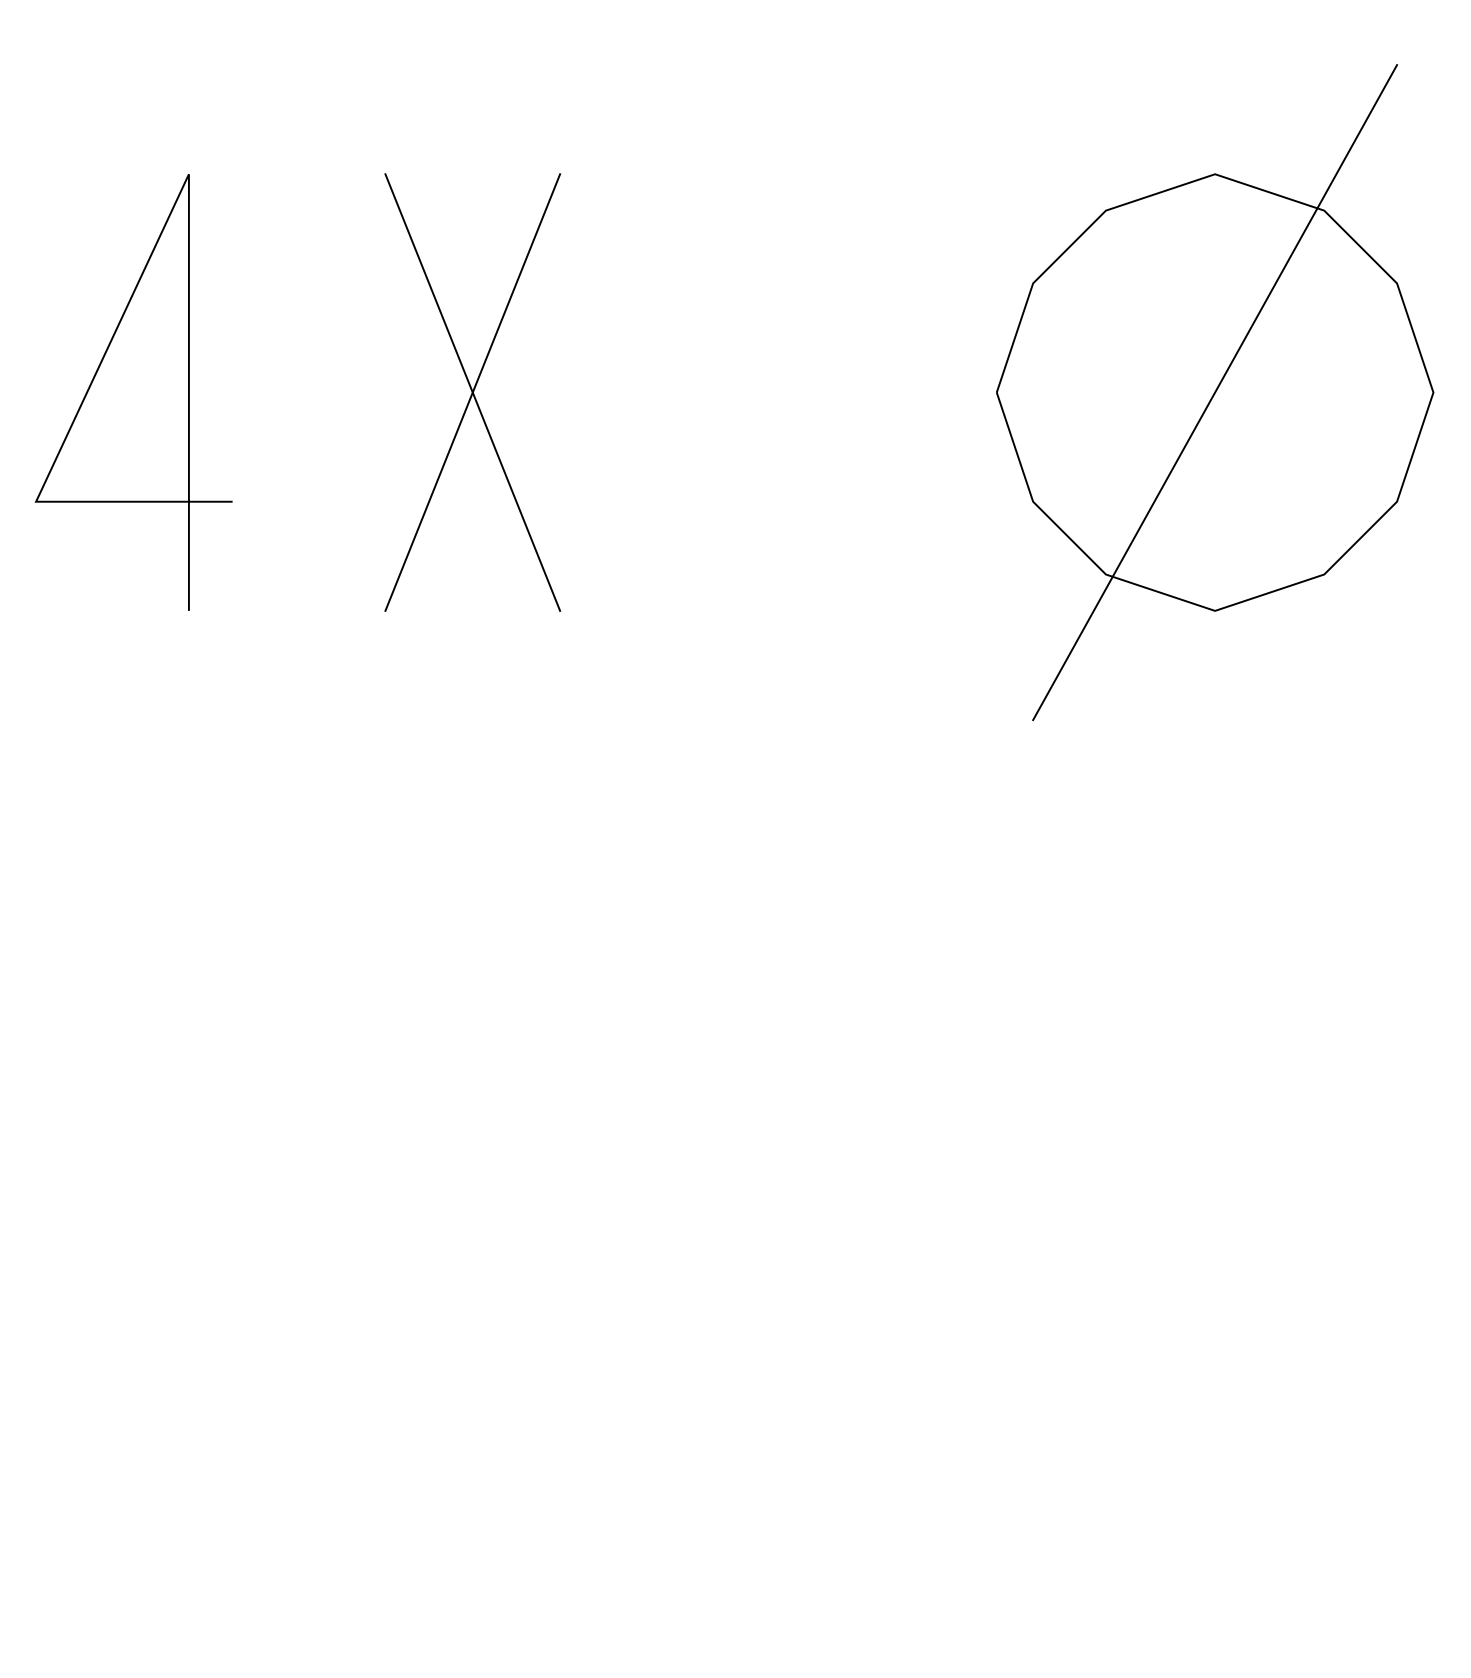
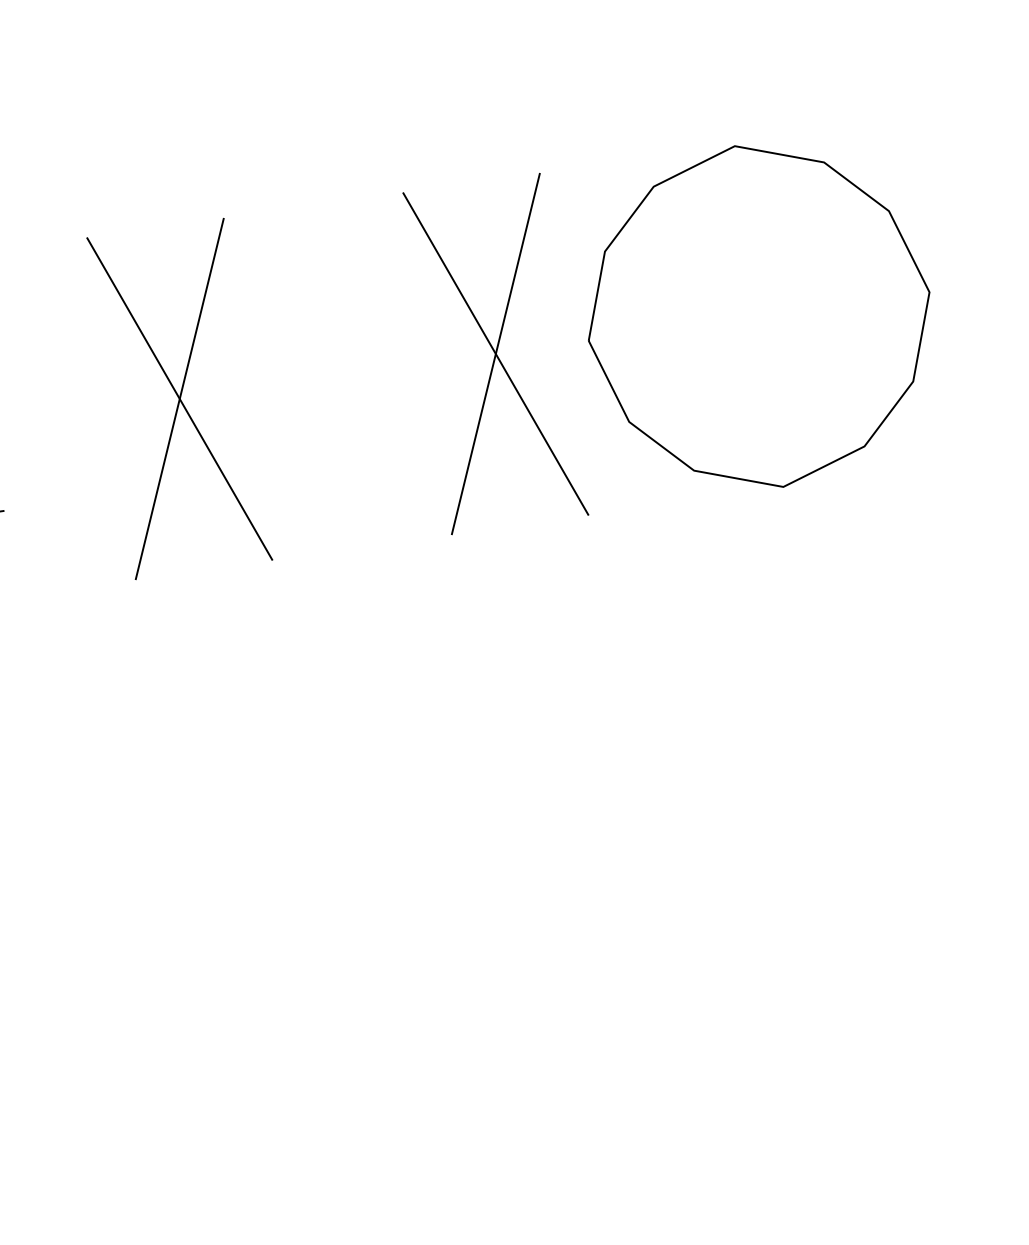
part: (877, 392) -> (495, 354), added
line: (1215, 392) -> (759, 316), removed

